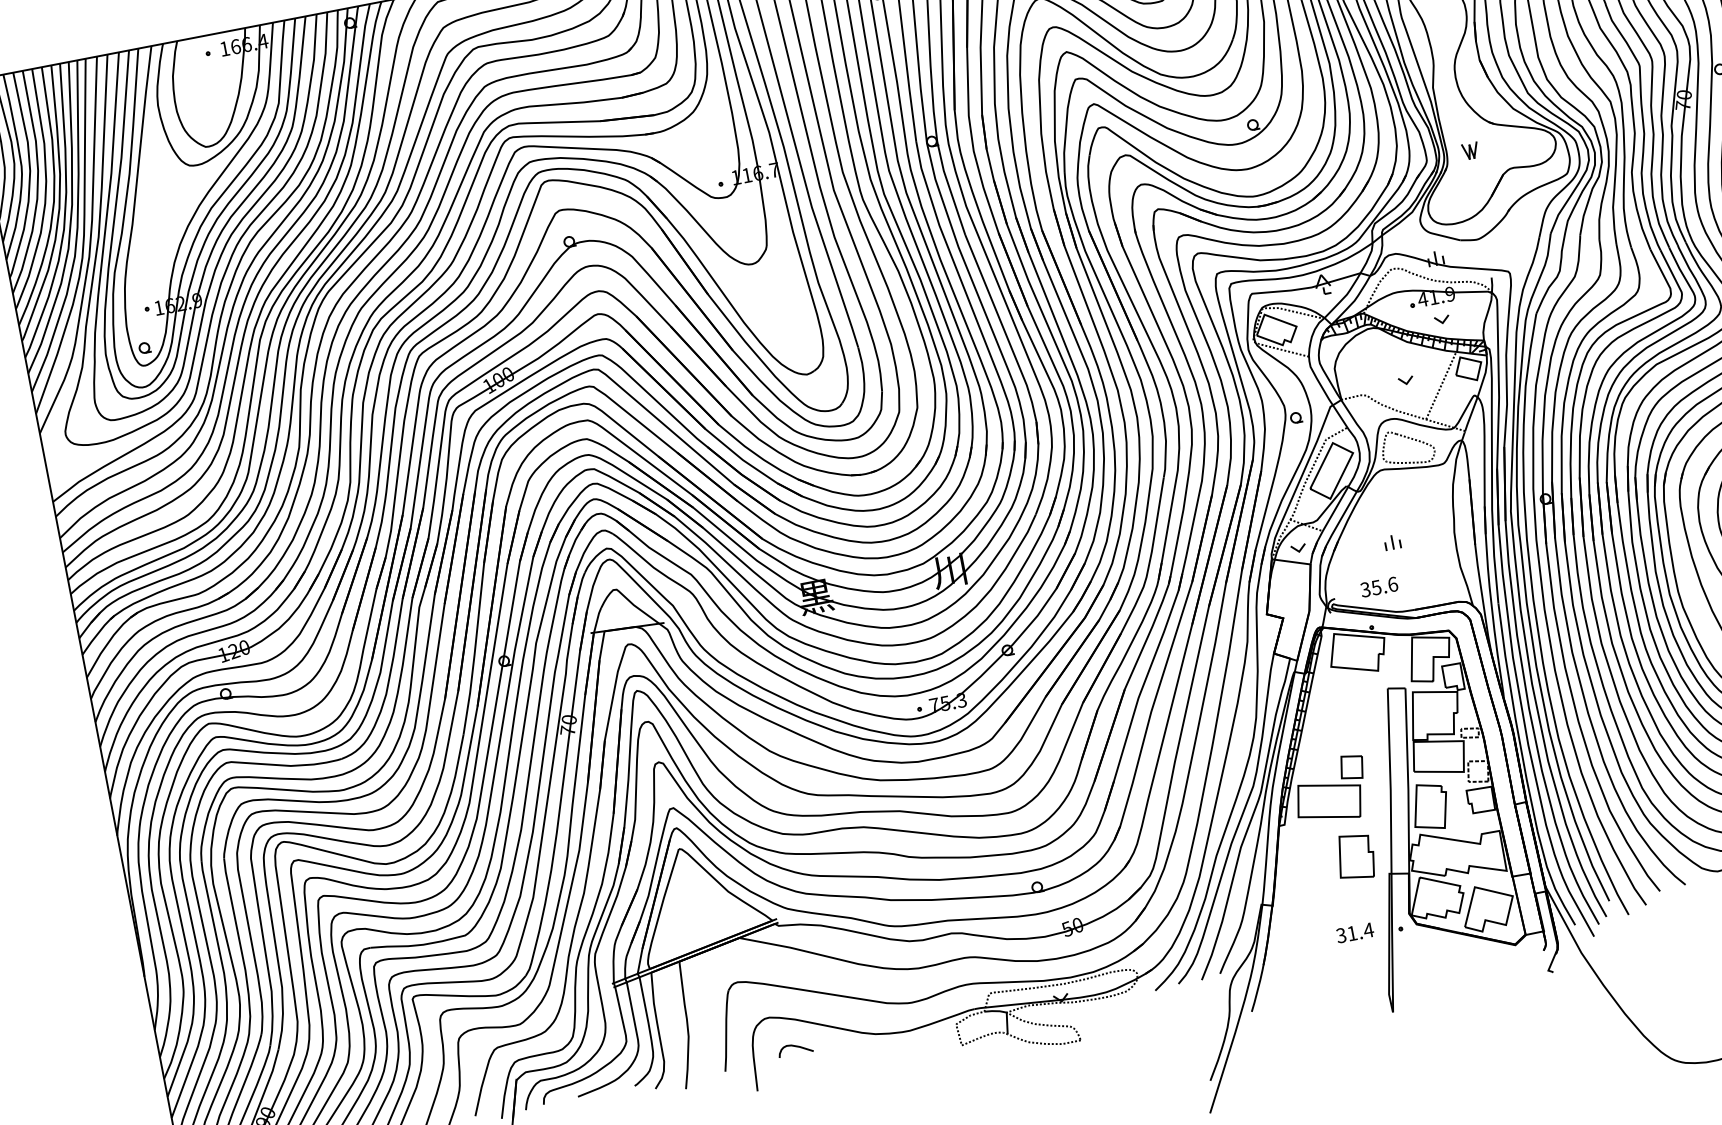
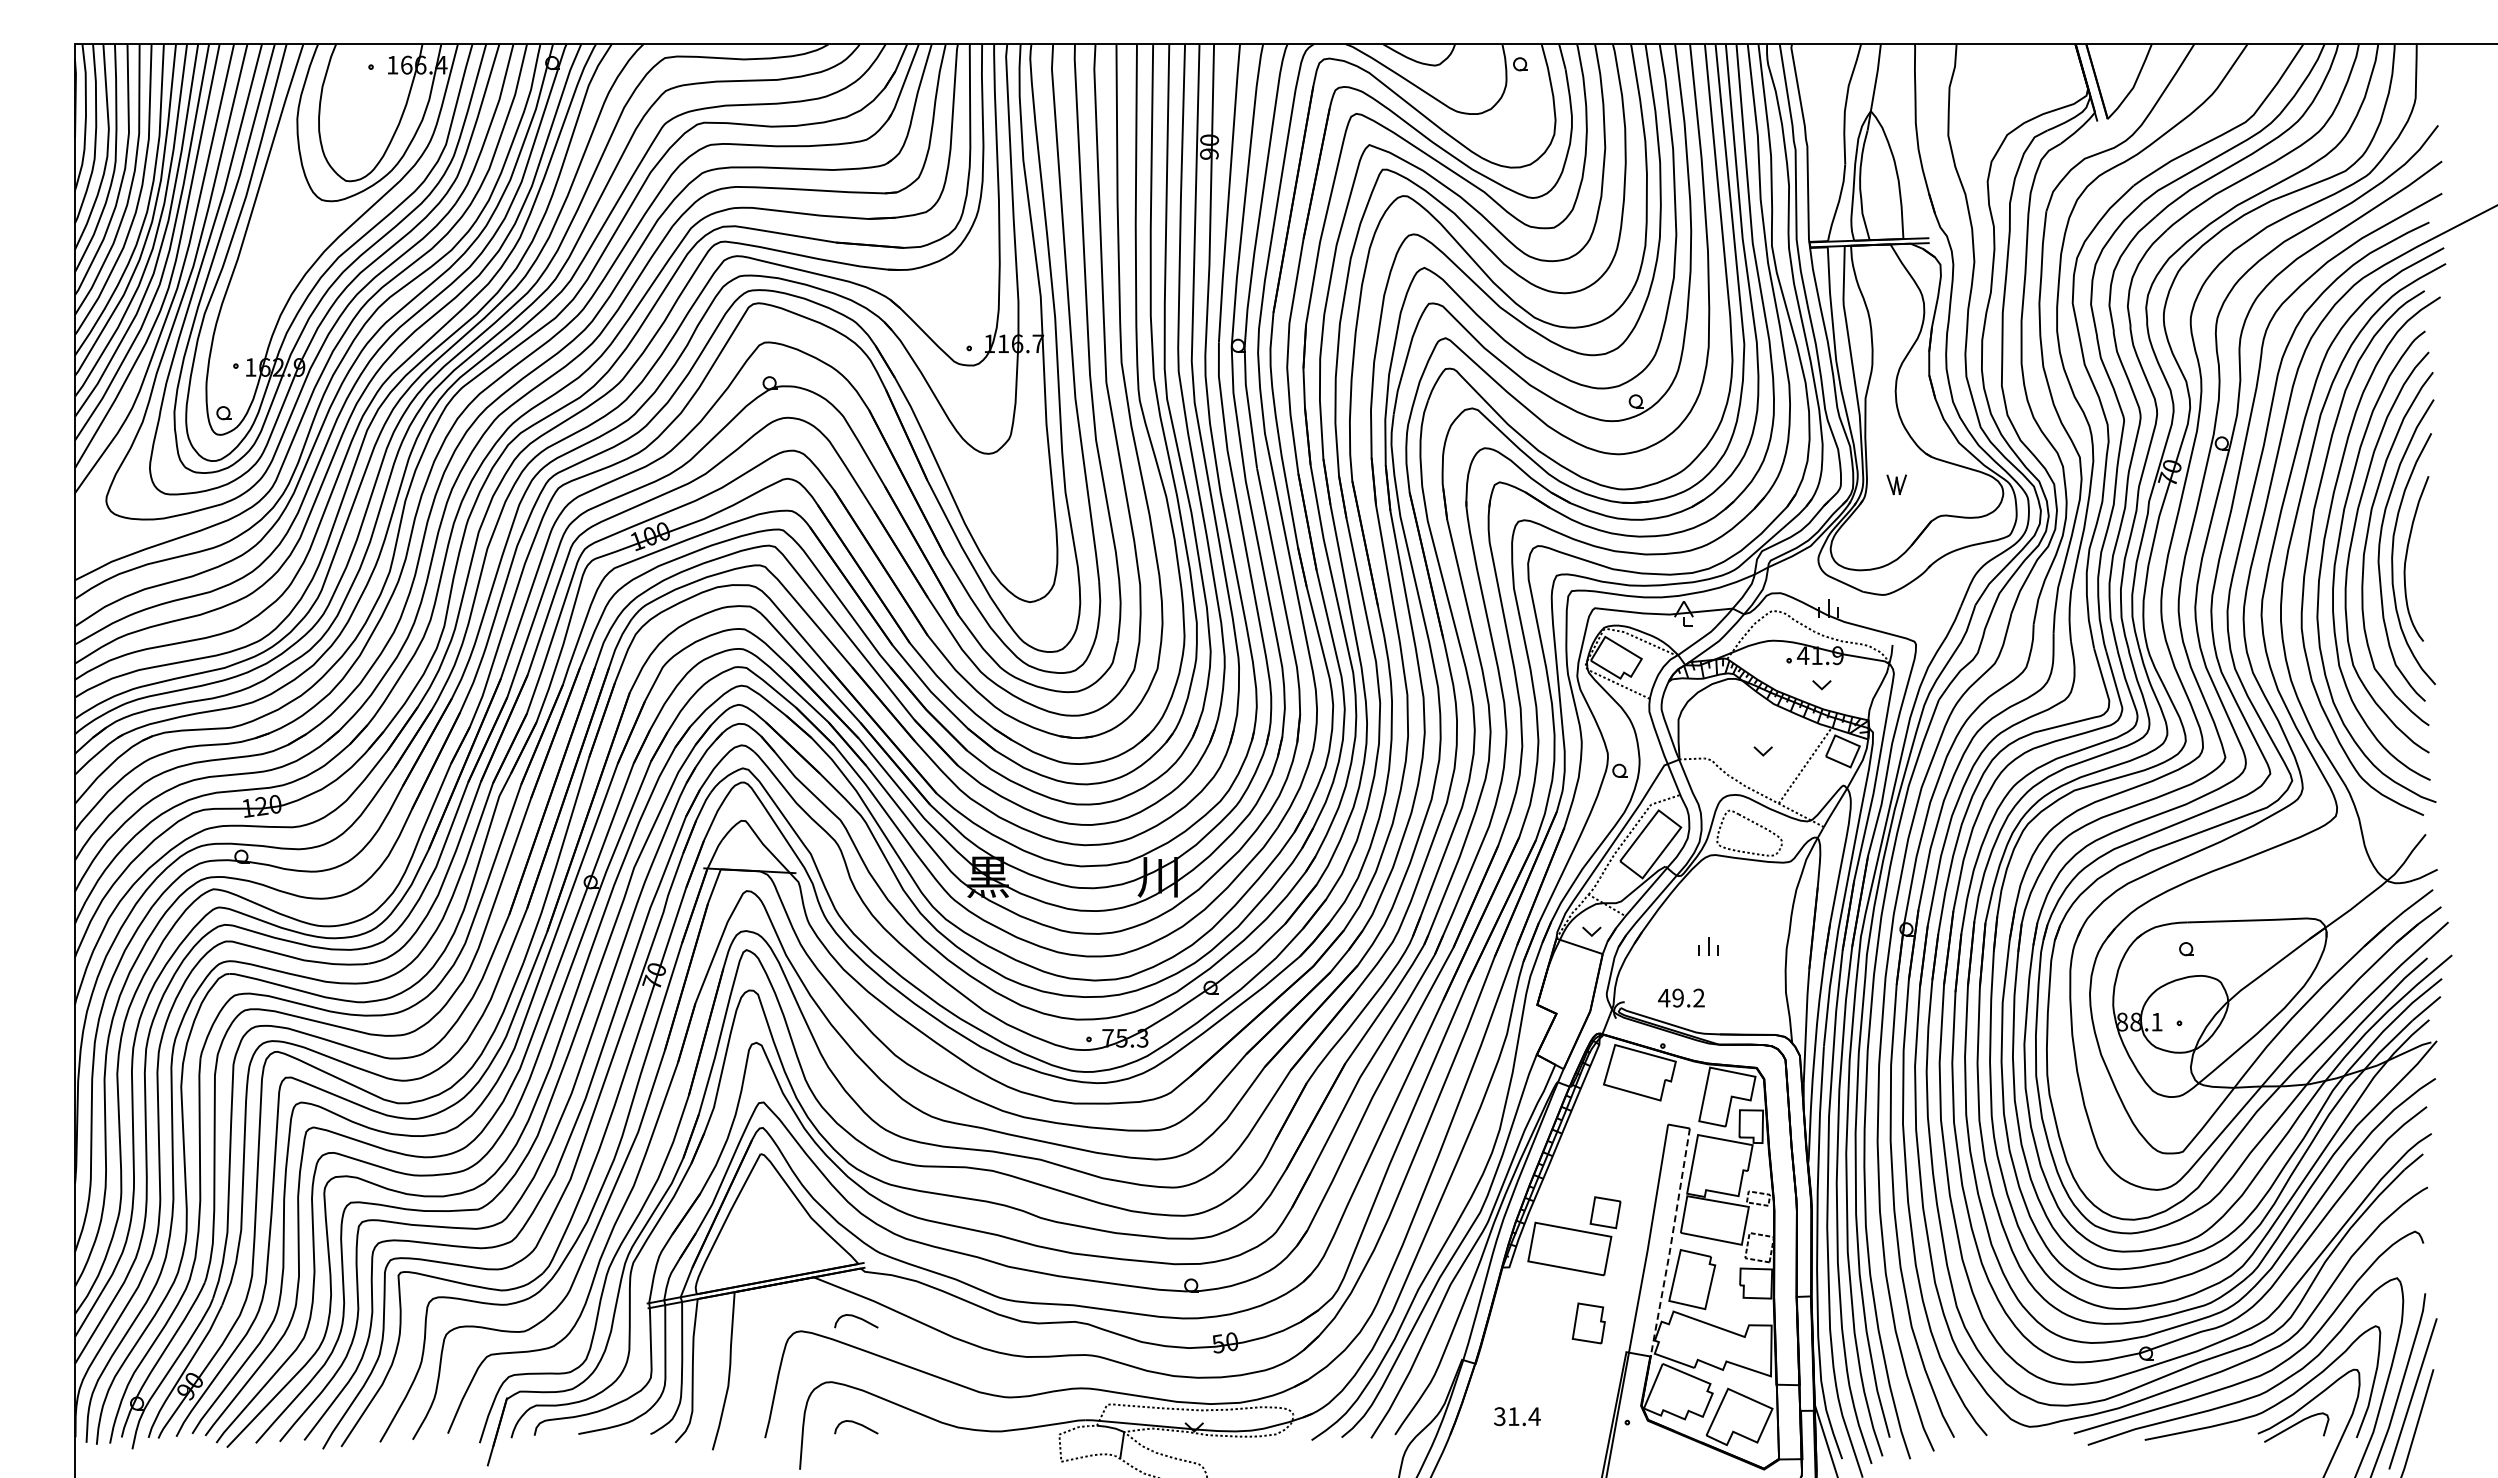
text: (1379, 586) -> (1681, 997), 35.6 -> 49.2
line: (1408, 781) -> (1671, 1243), solid -> dashed
part: (1355, 856) -> (1588, 1323), size x0.7
text: (1355, 932) -> (1517, 1416), moved
curve: (779, 963) -> (856, 1318), added

